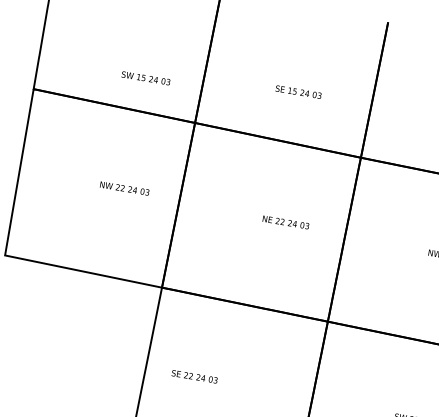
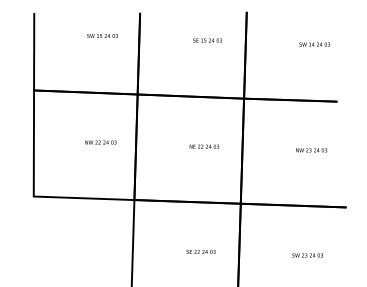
text: (146, 77) -> (102, 35), moved
text: (298, 92) -> (207, 40), moved
text: (193, 376) -> (200, 251), moved

